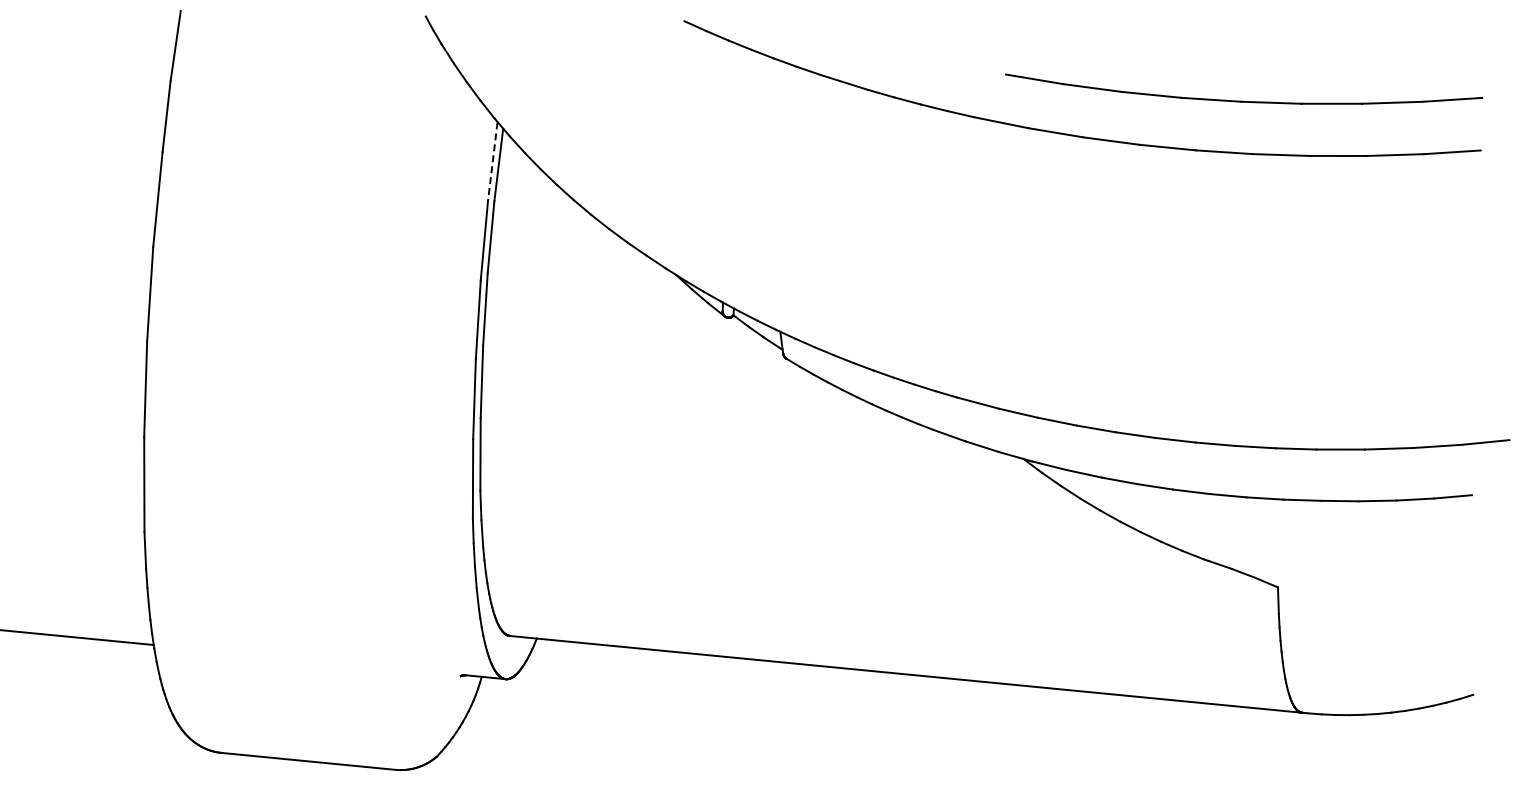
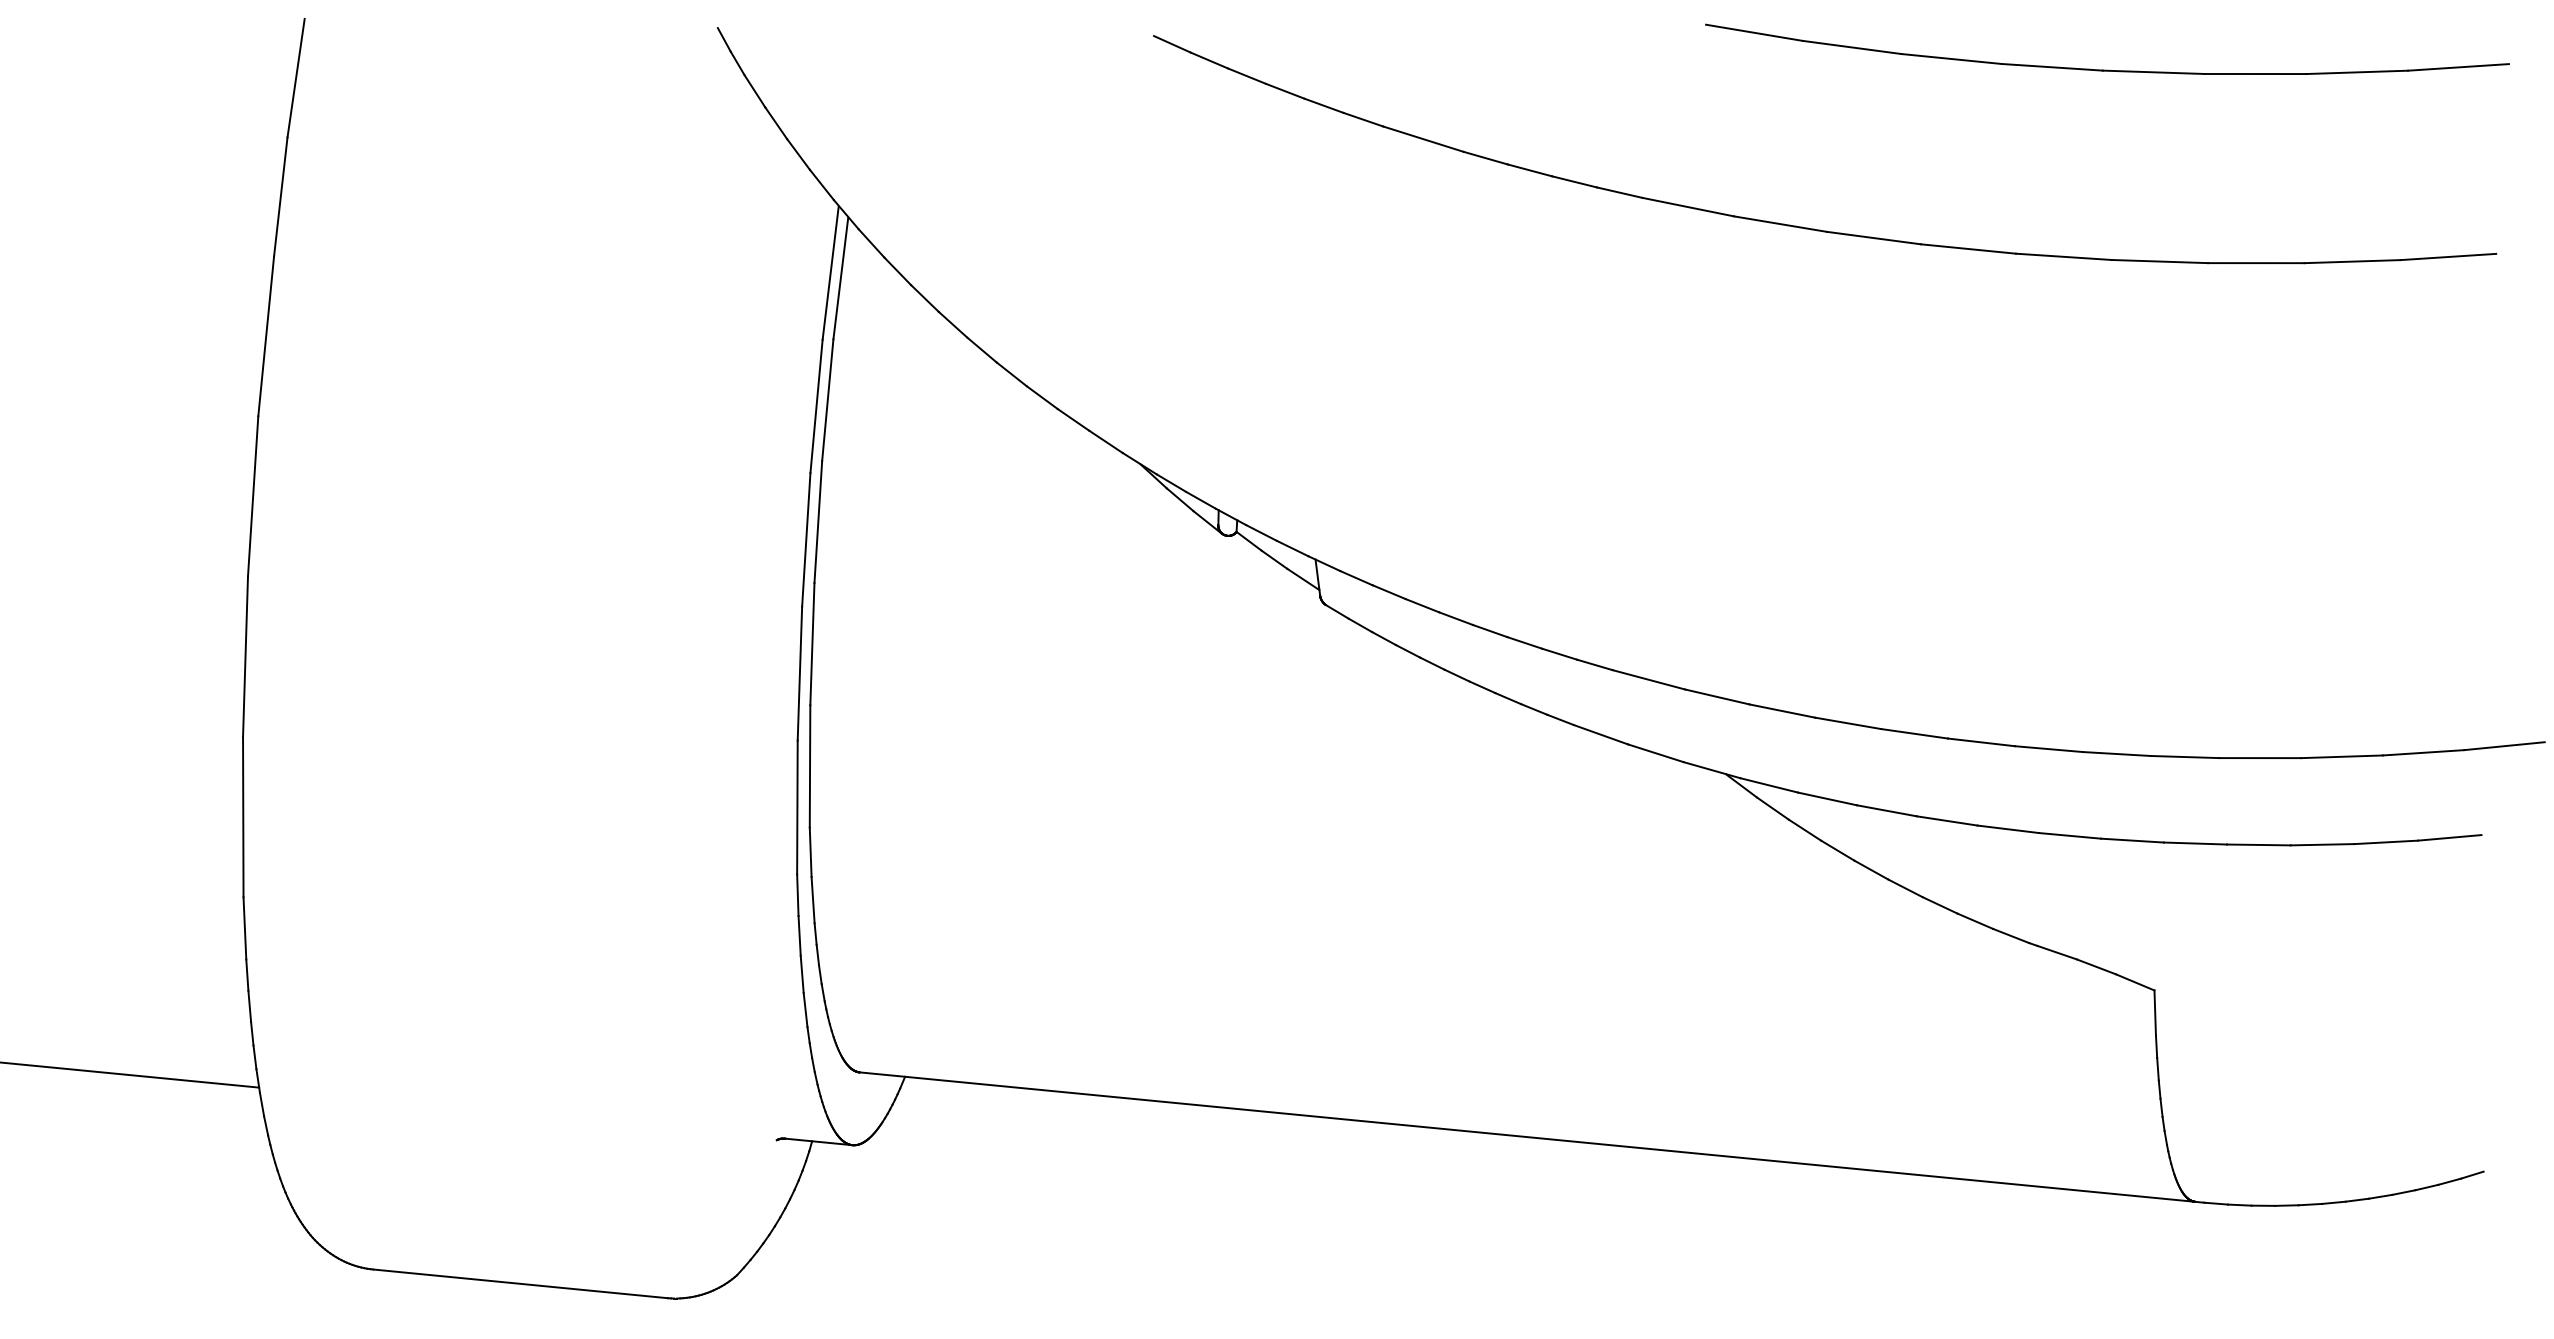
part: (1242, 100) -> (2104, 68), moved
line: (492, 161) -> (830, 272), dashed -> solid

